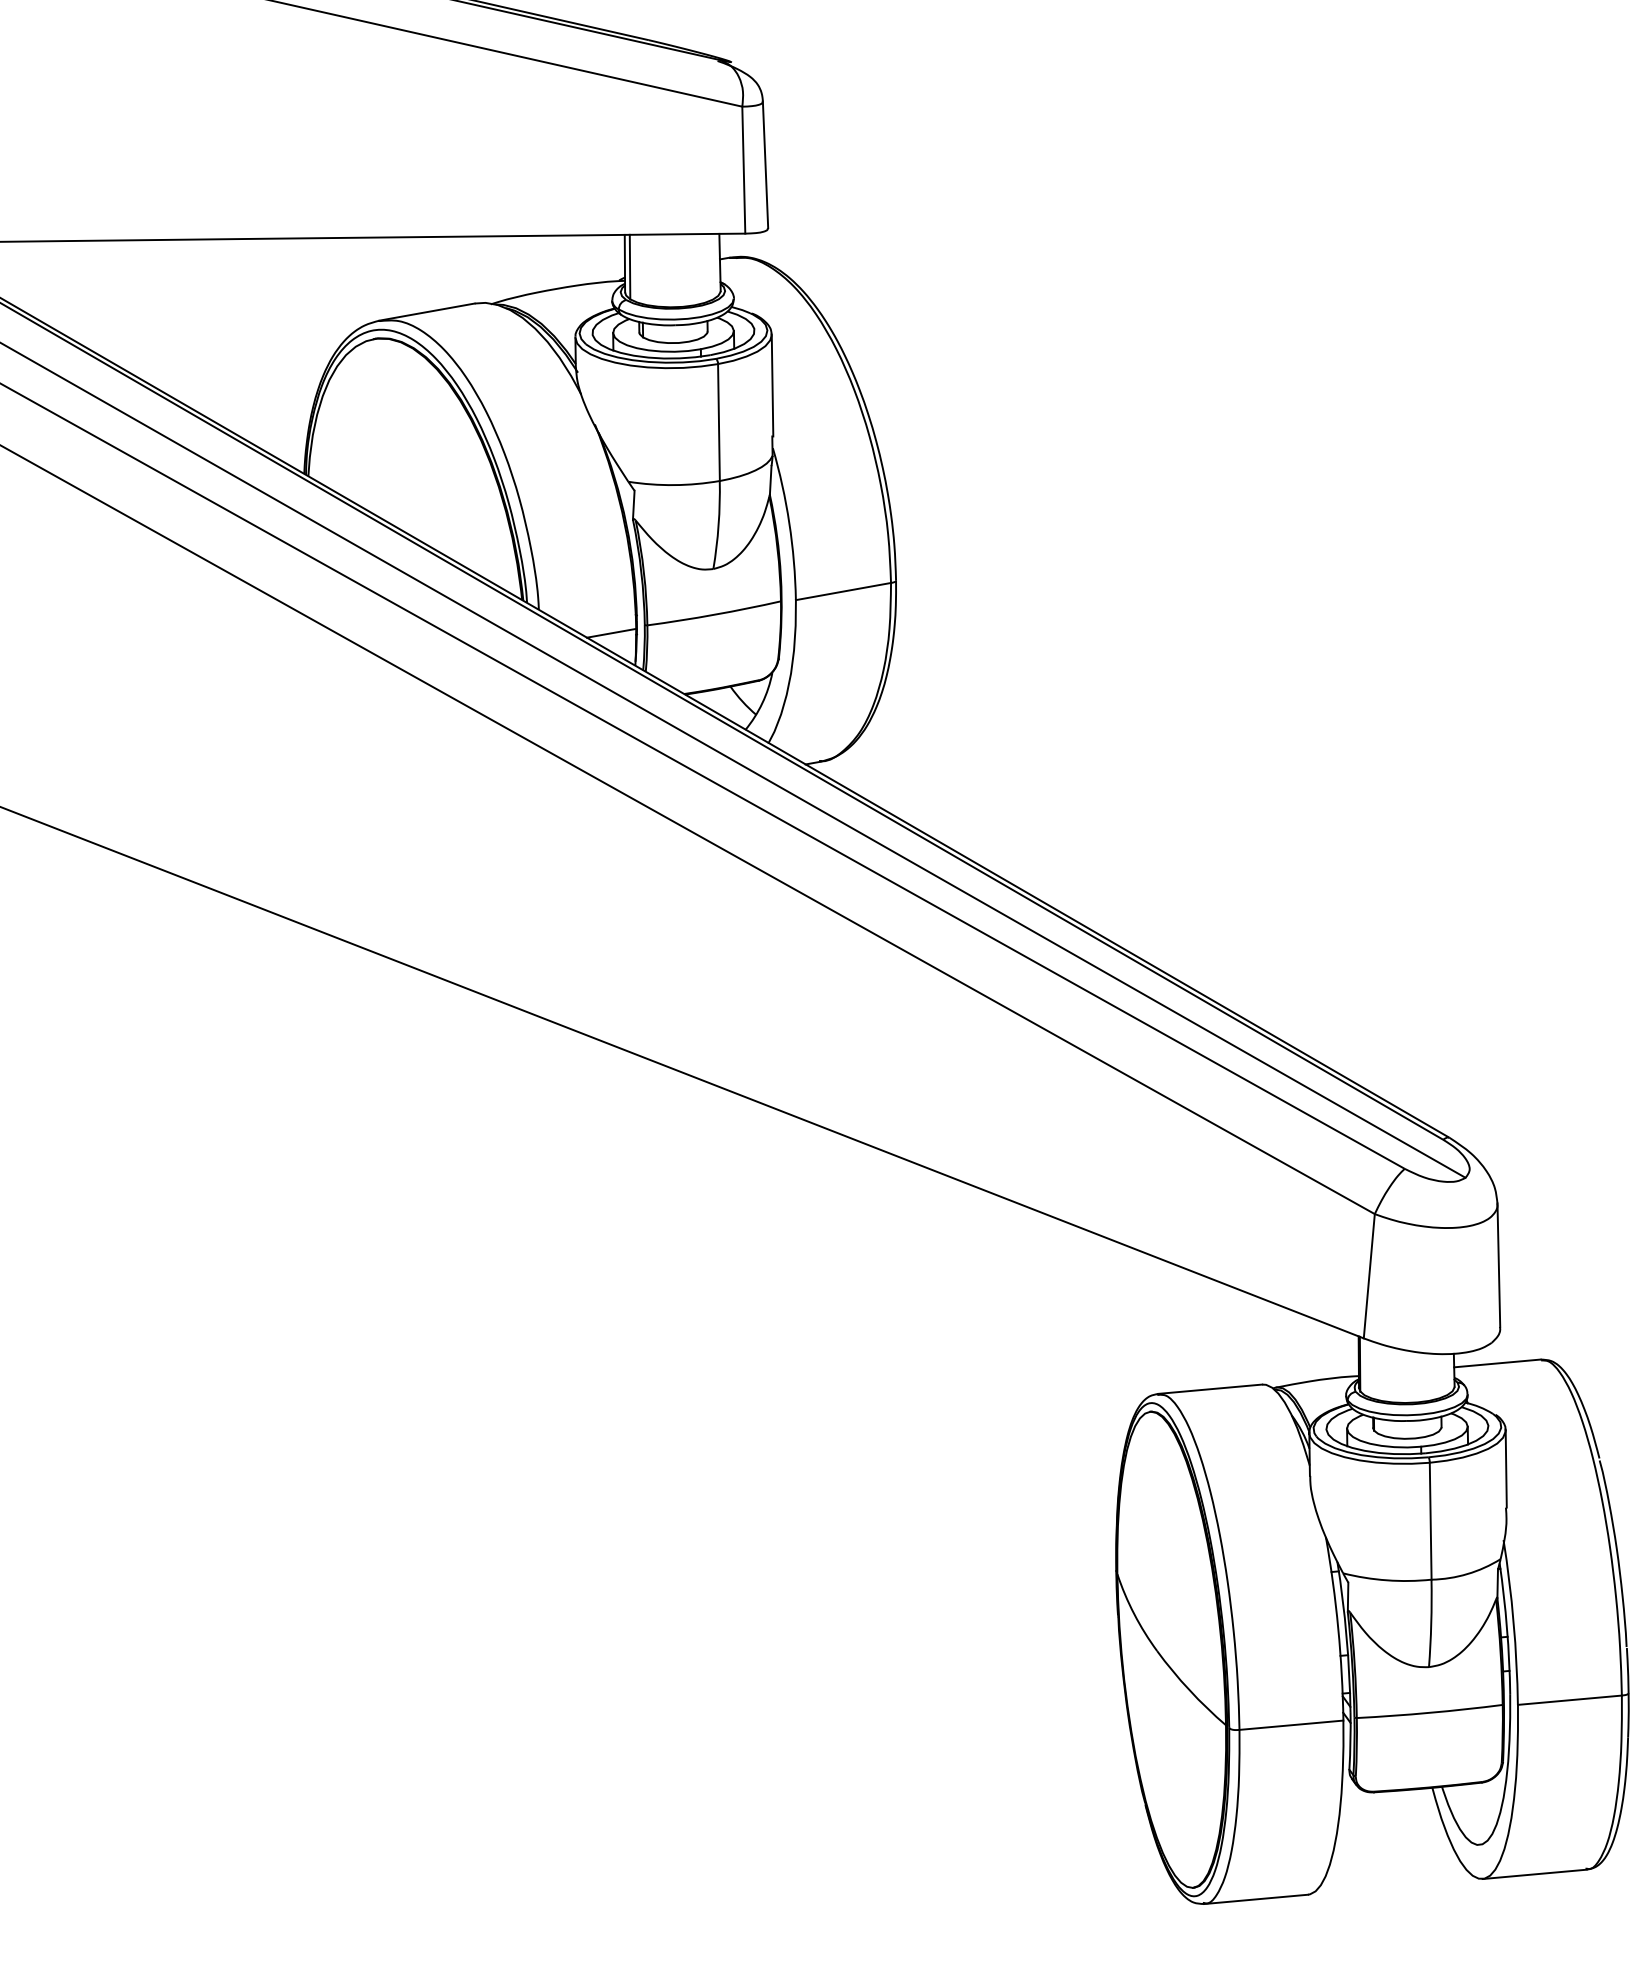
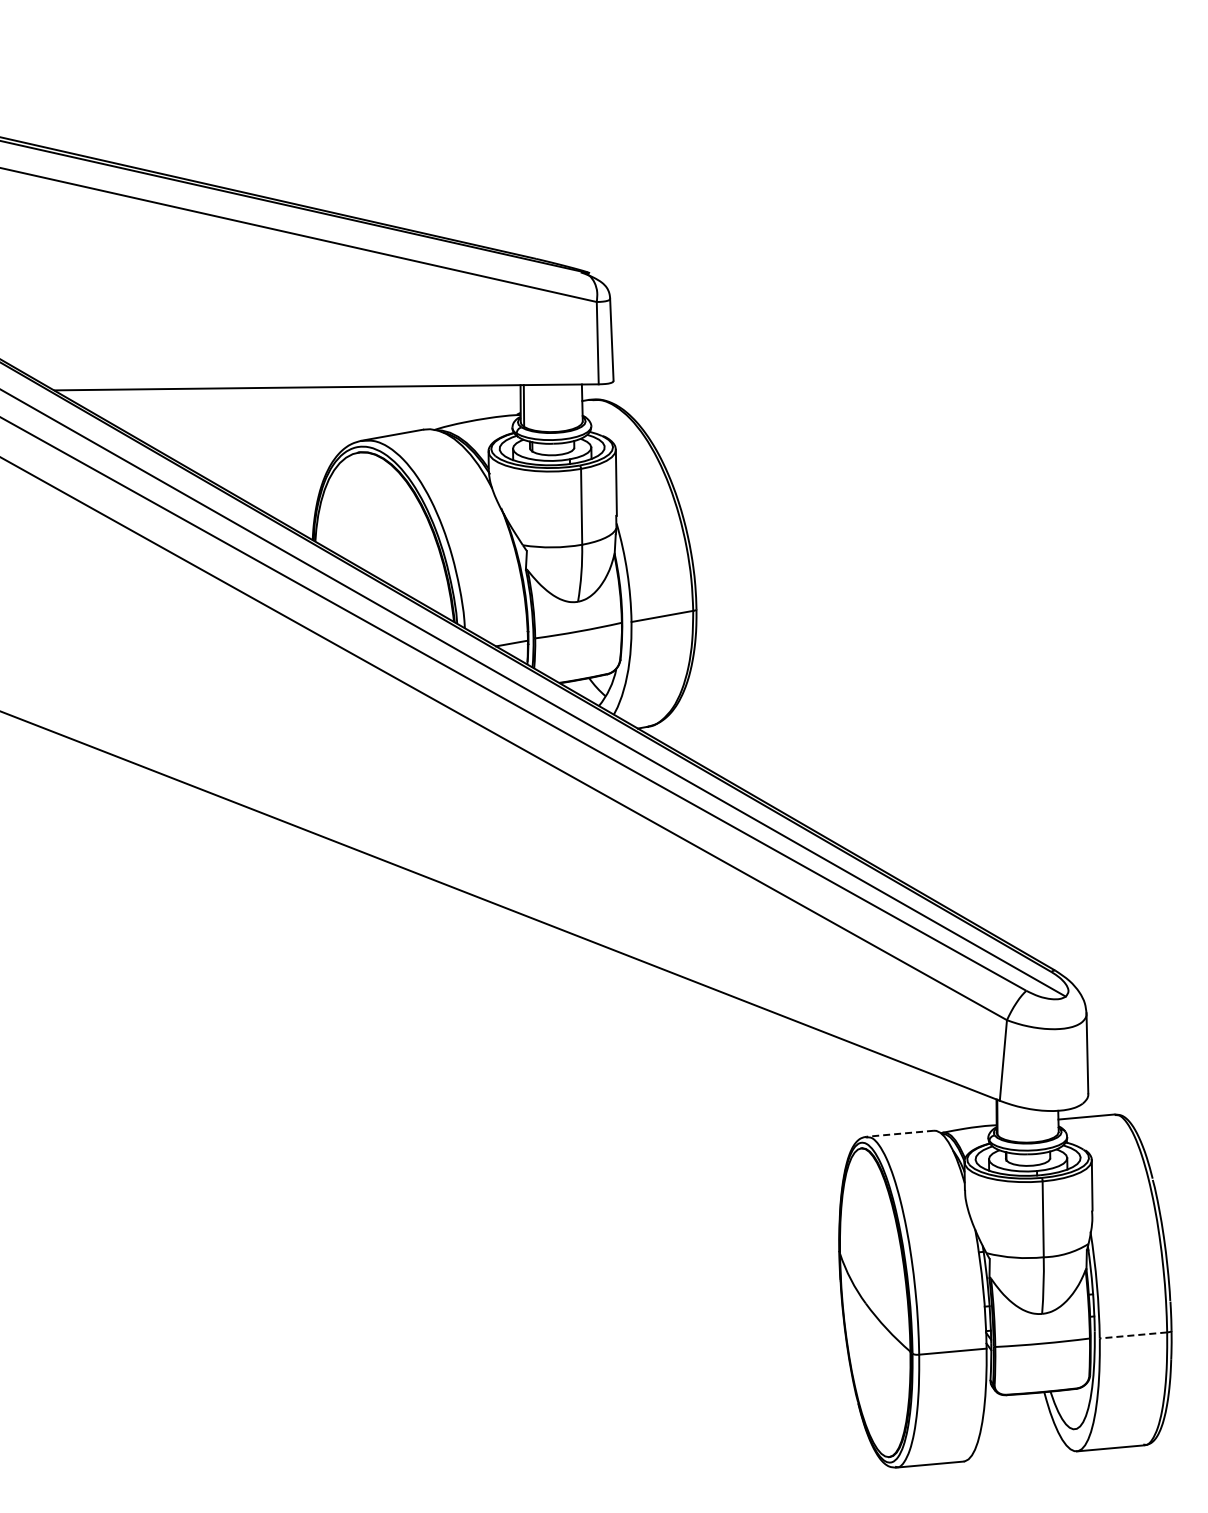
line: (1210, 1388) -> (900, 1133), solid -> dashed
line: (1569, 1700) -> (1133, 1335), solid -> dashed

